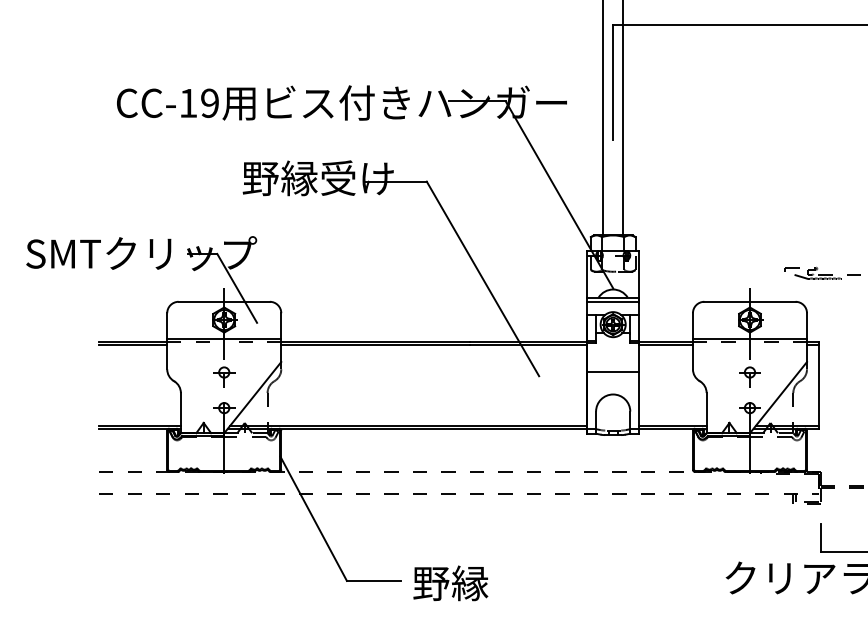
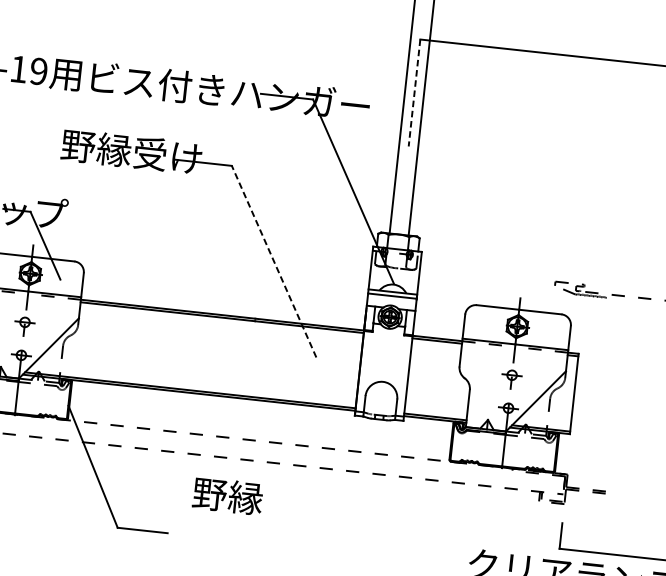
line: (613, 82) -> (414, 92), solid -> dashed
line: (482, 278) -> (273, 261), solid -> dashed
line: (612, 372) -> (384, 361), removed
text: (450, 583) -> (227, 496), moved

